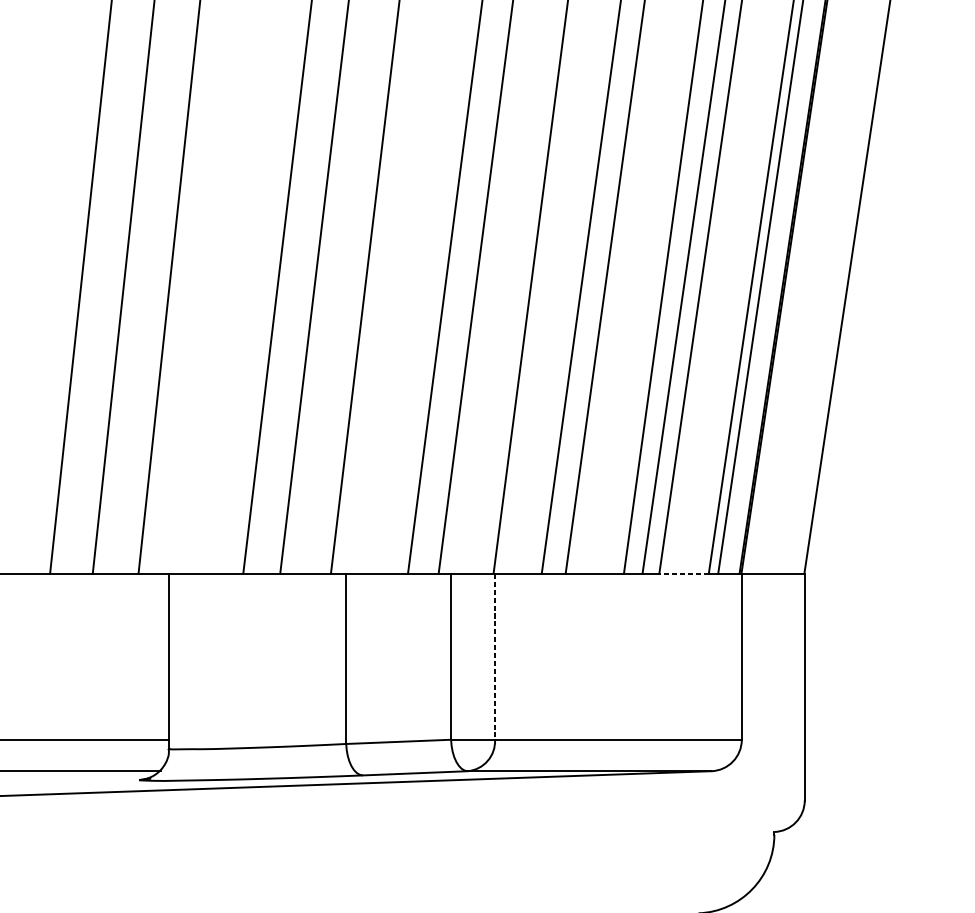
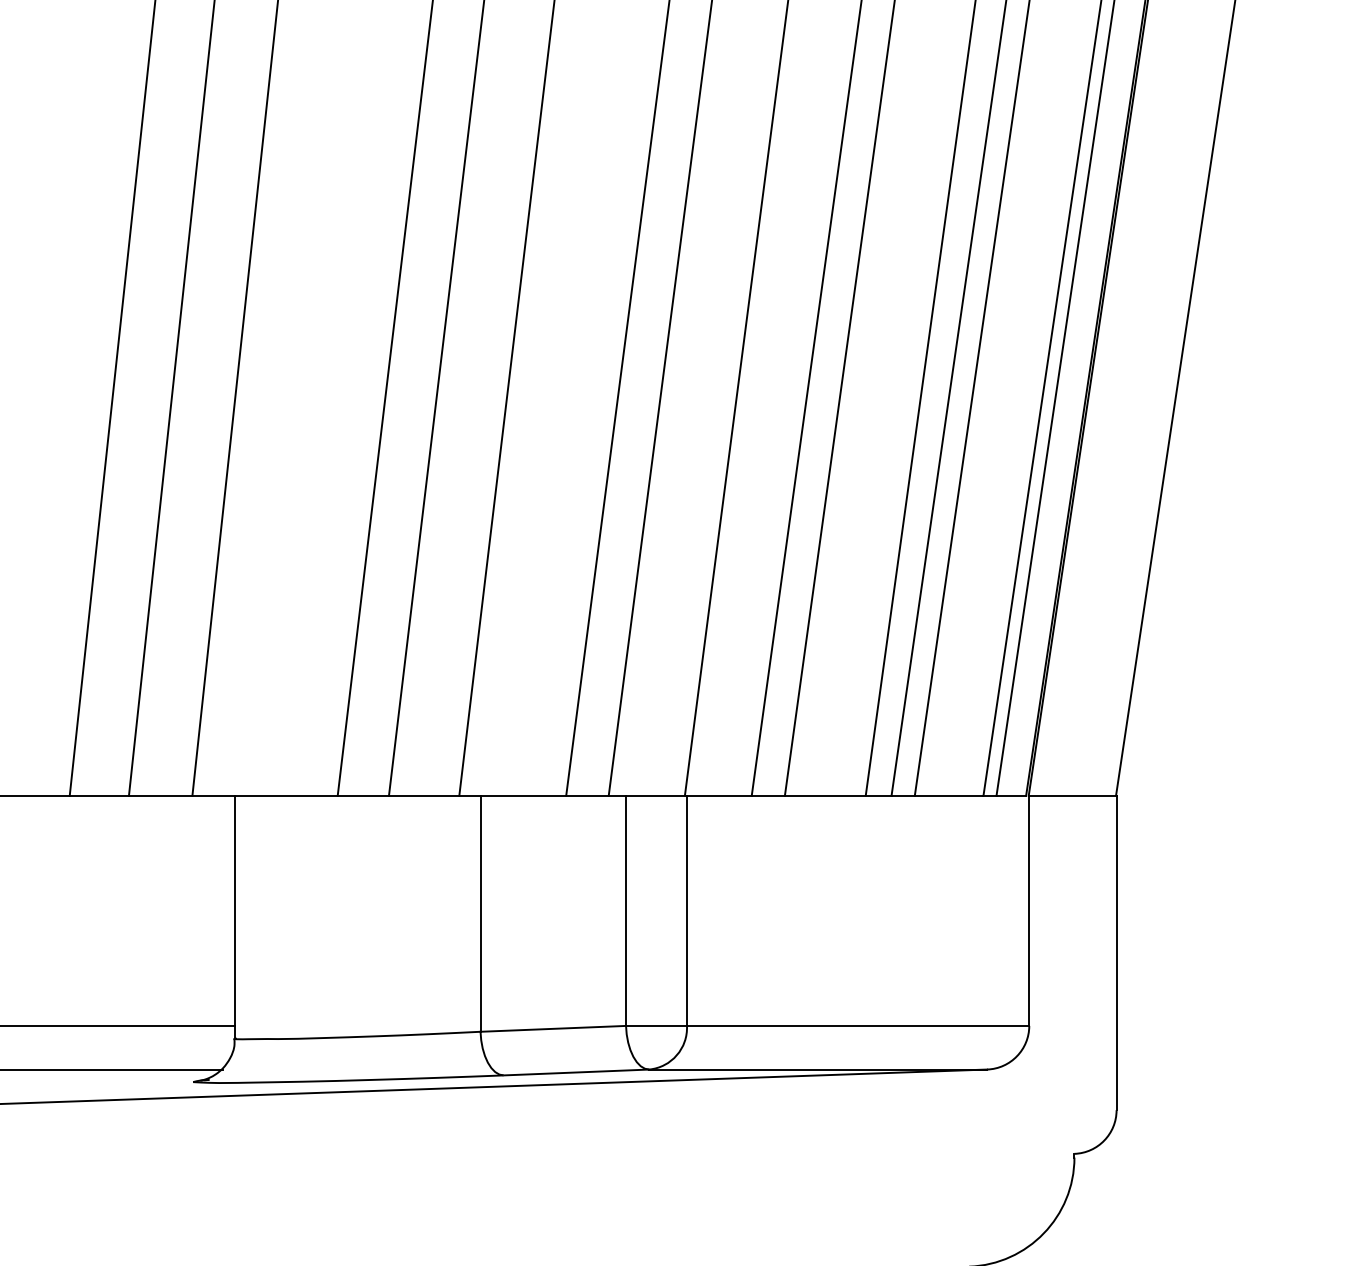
line: (683, 573) -> (948, 795), dashed -> solid
line: (494, 657) -> (686, 911), dashed -> solid

